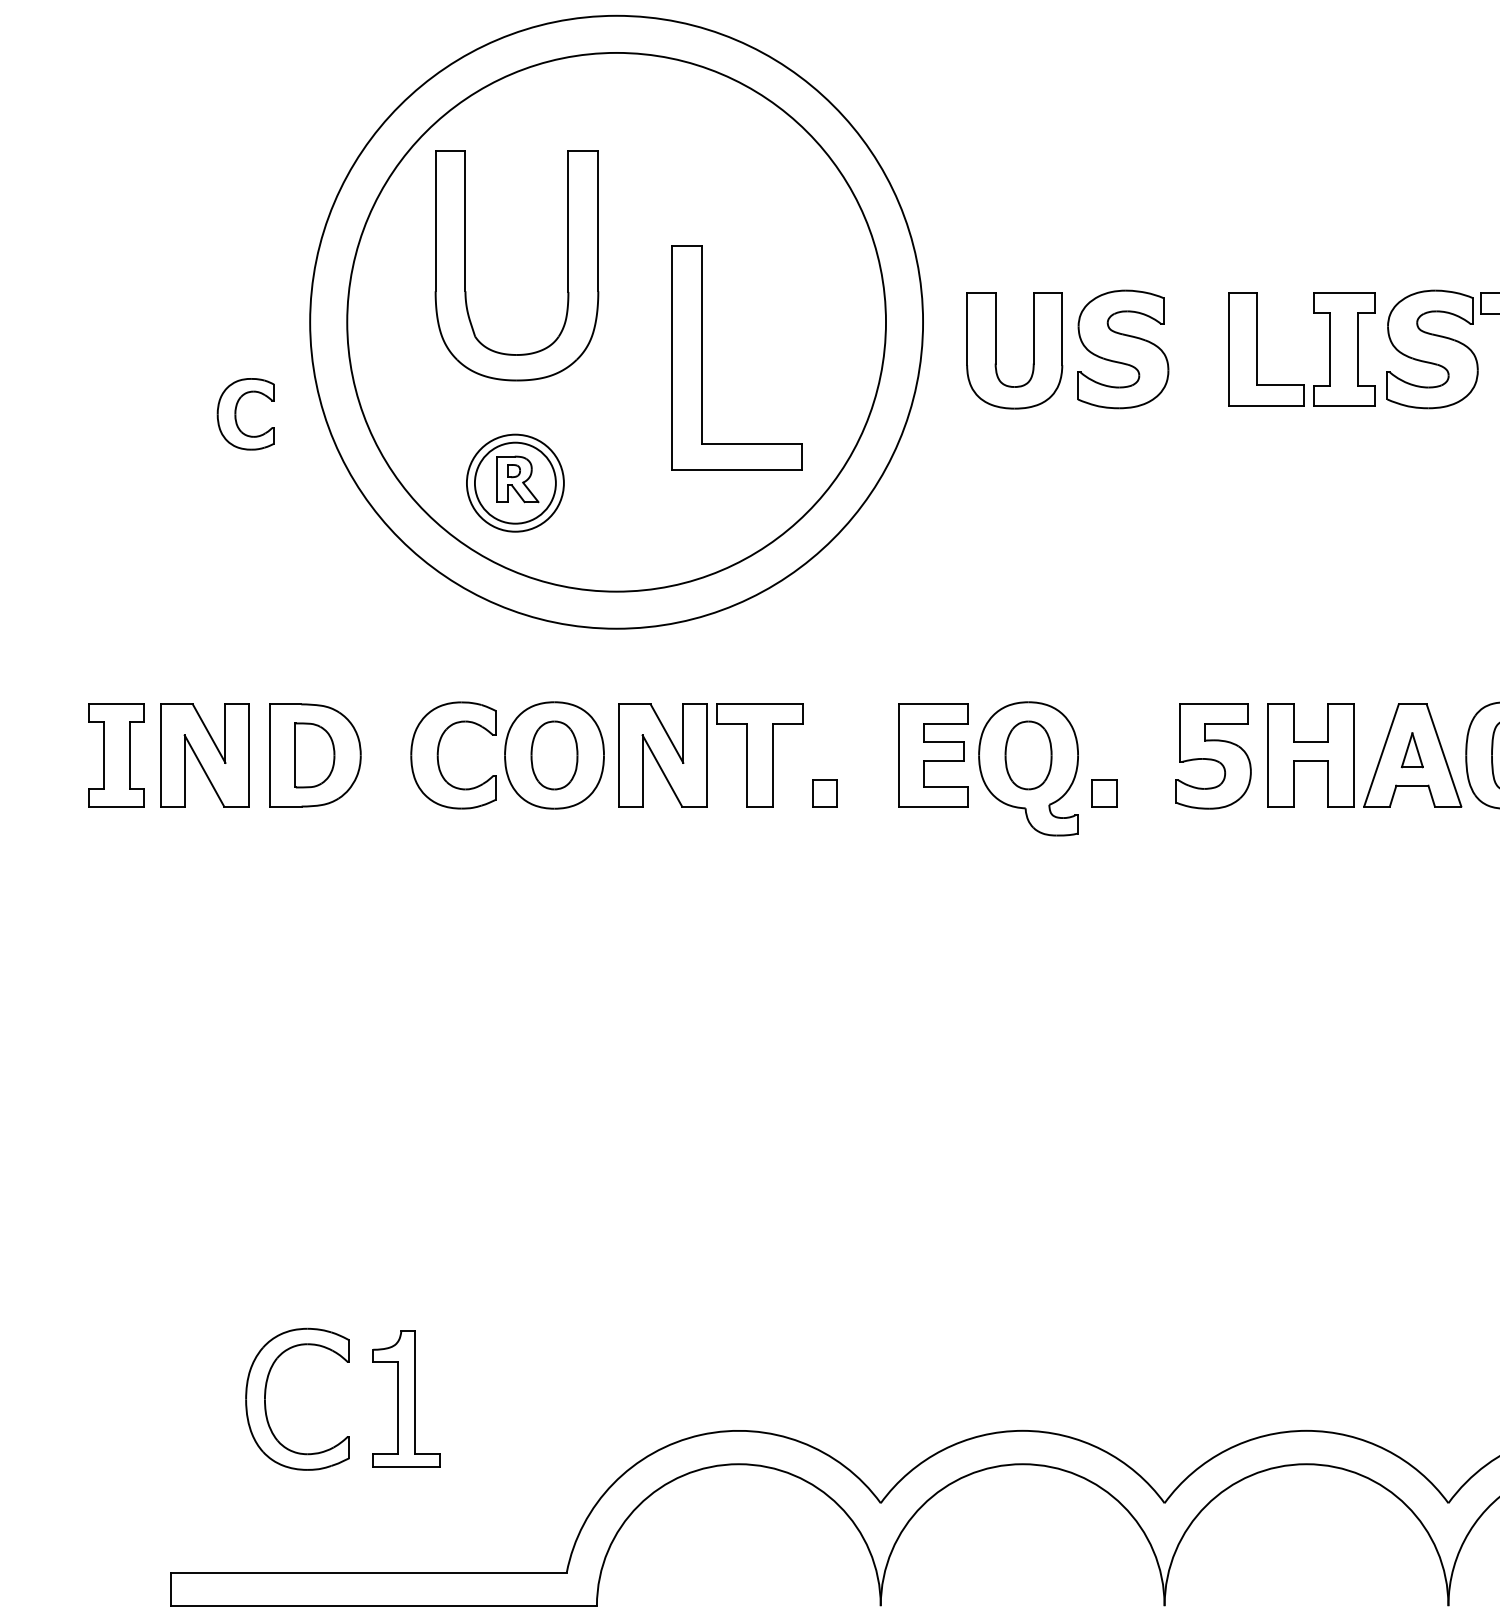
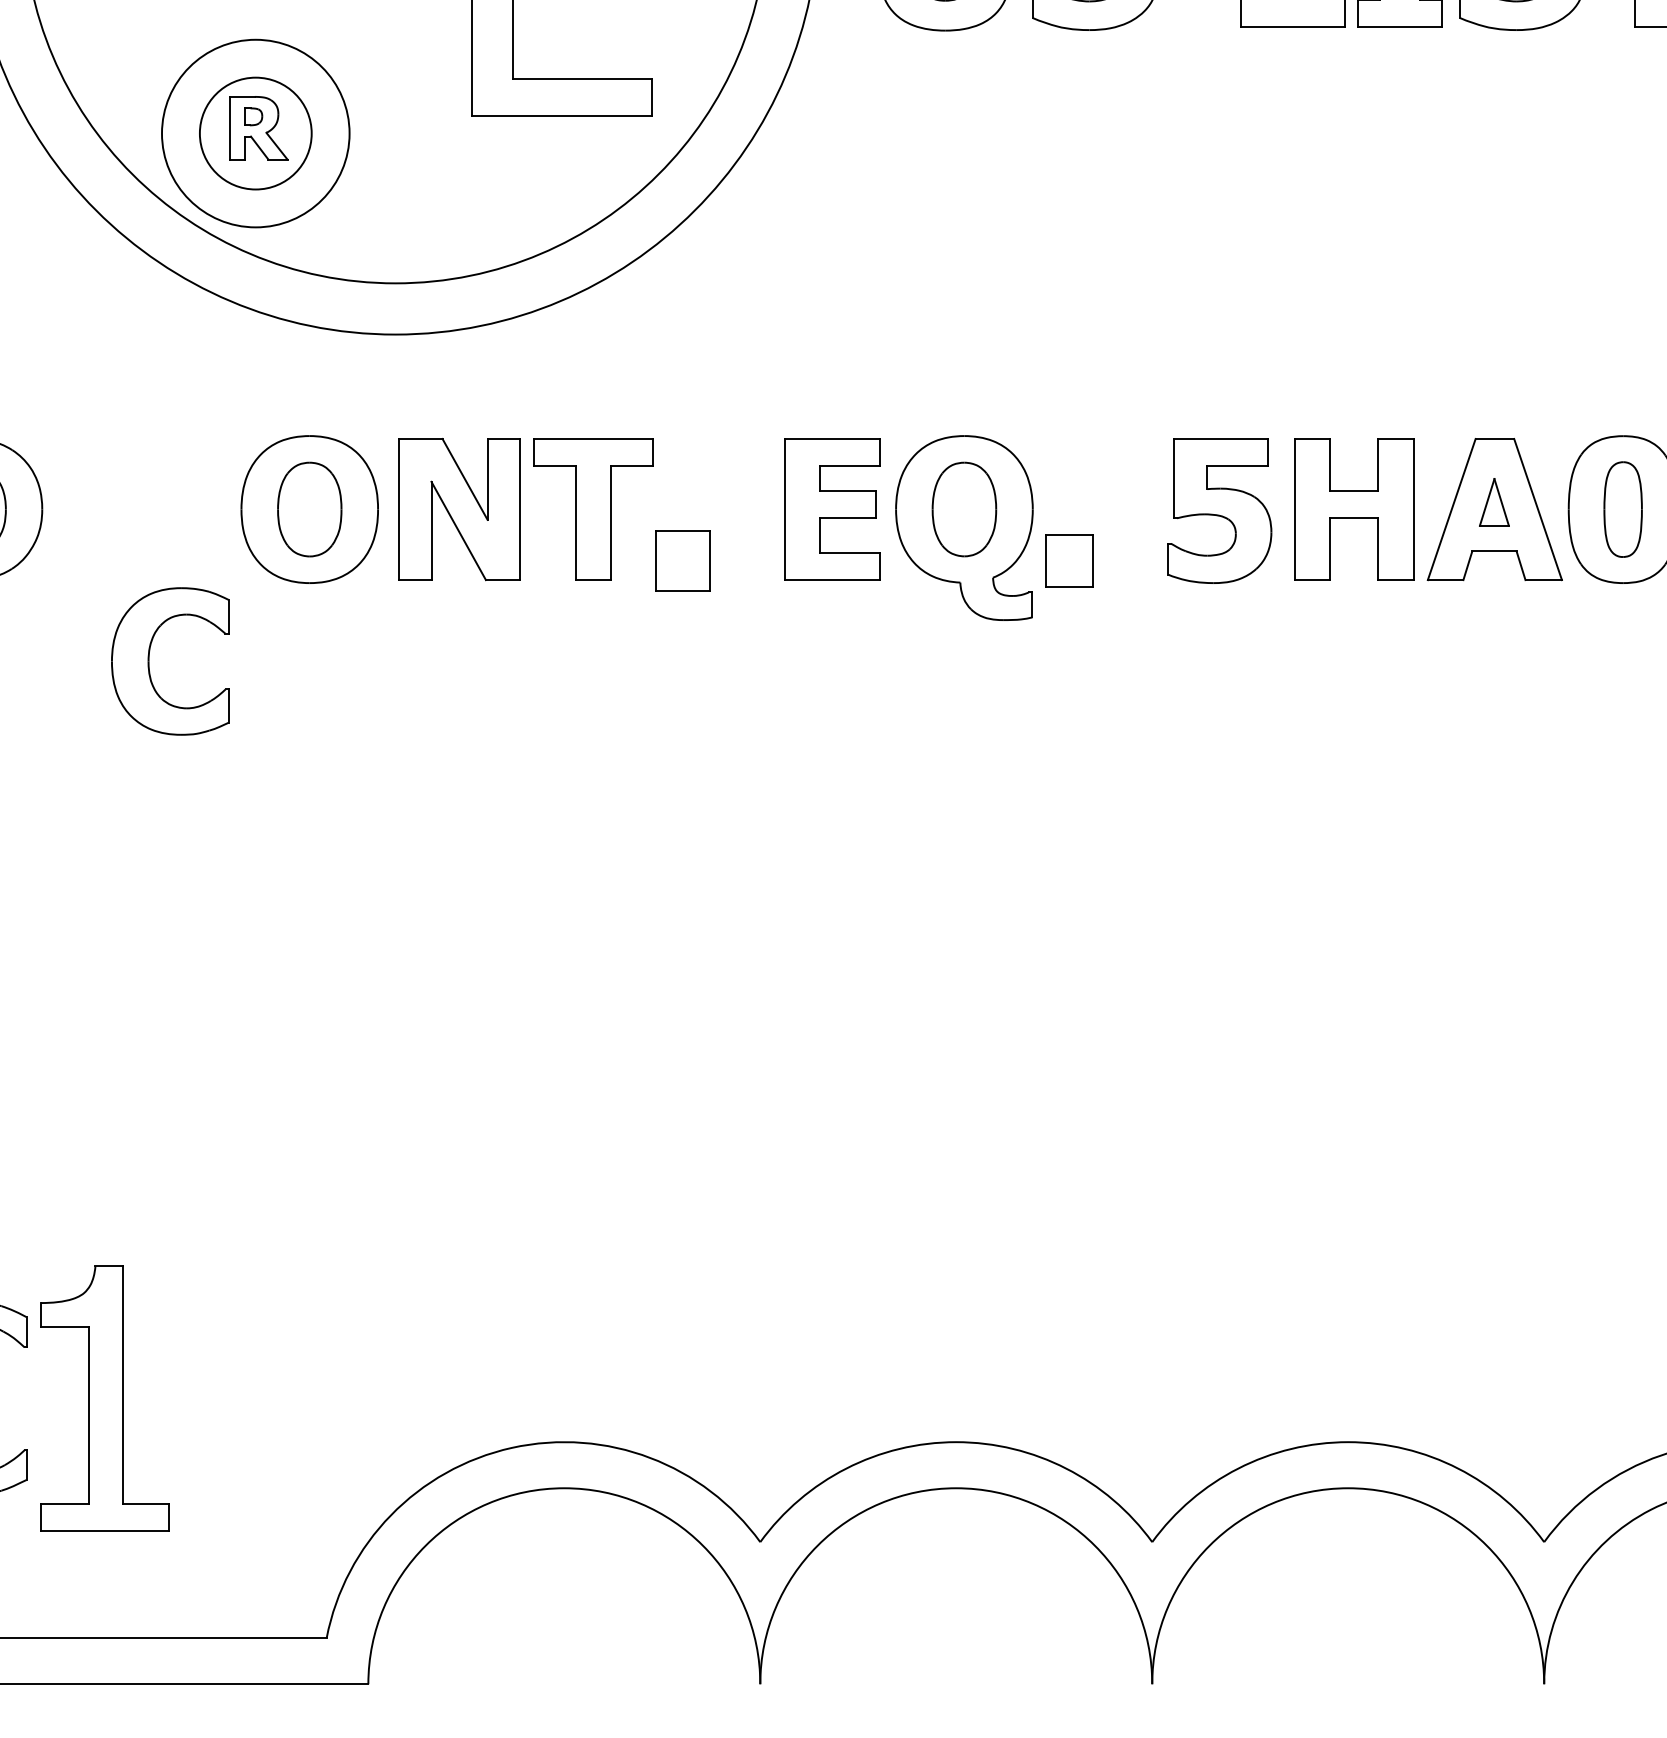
circle: (514, 482) -> (254, 132), size x1.4
part: (438, 755) -> (149, 661), moved
part: (824, 793) -> (682, 562), size x1.6
part: (1104, 793) -> (1069, 562), size x1.4
part: (406, 1398) -> (105, 1397), size x1.4

